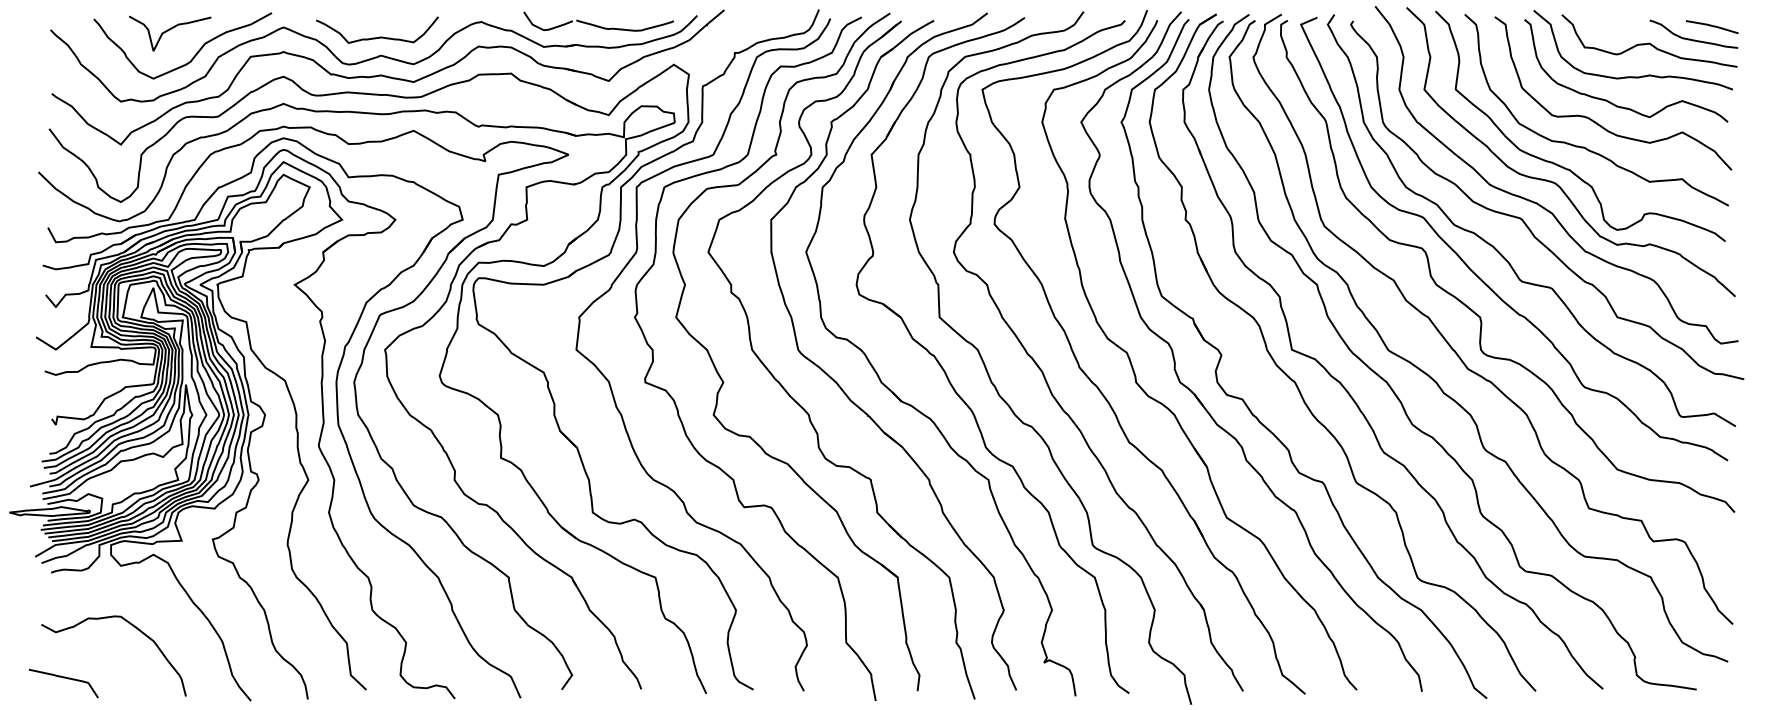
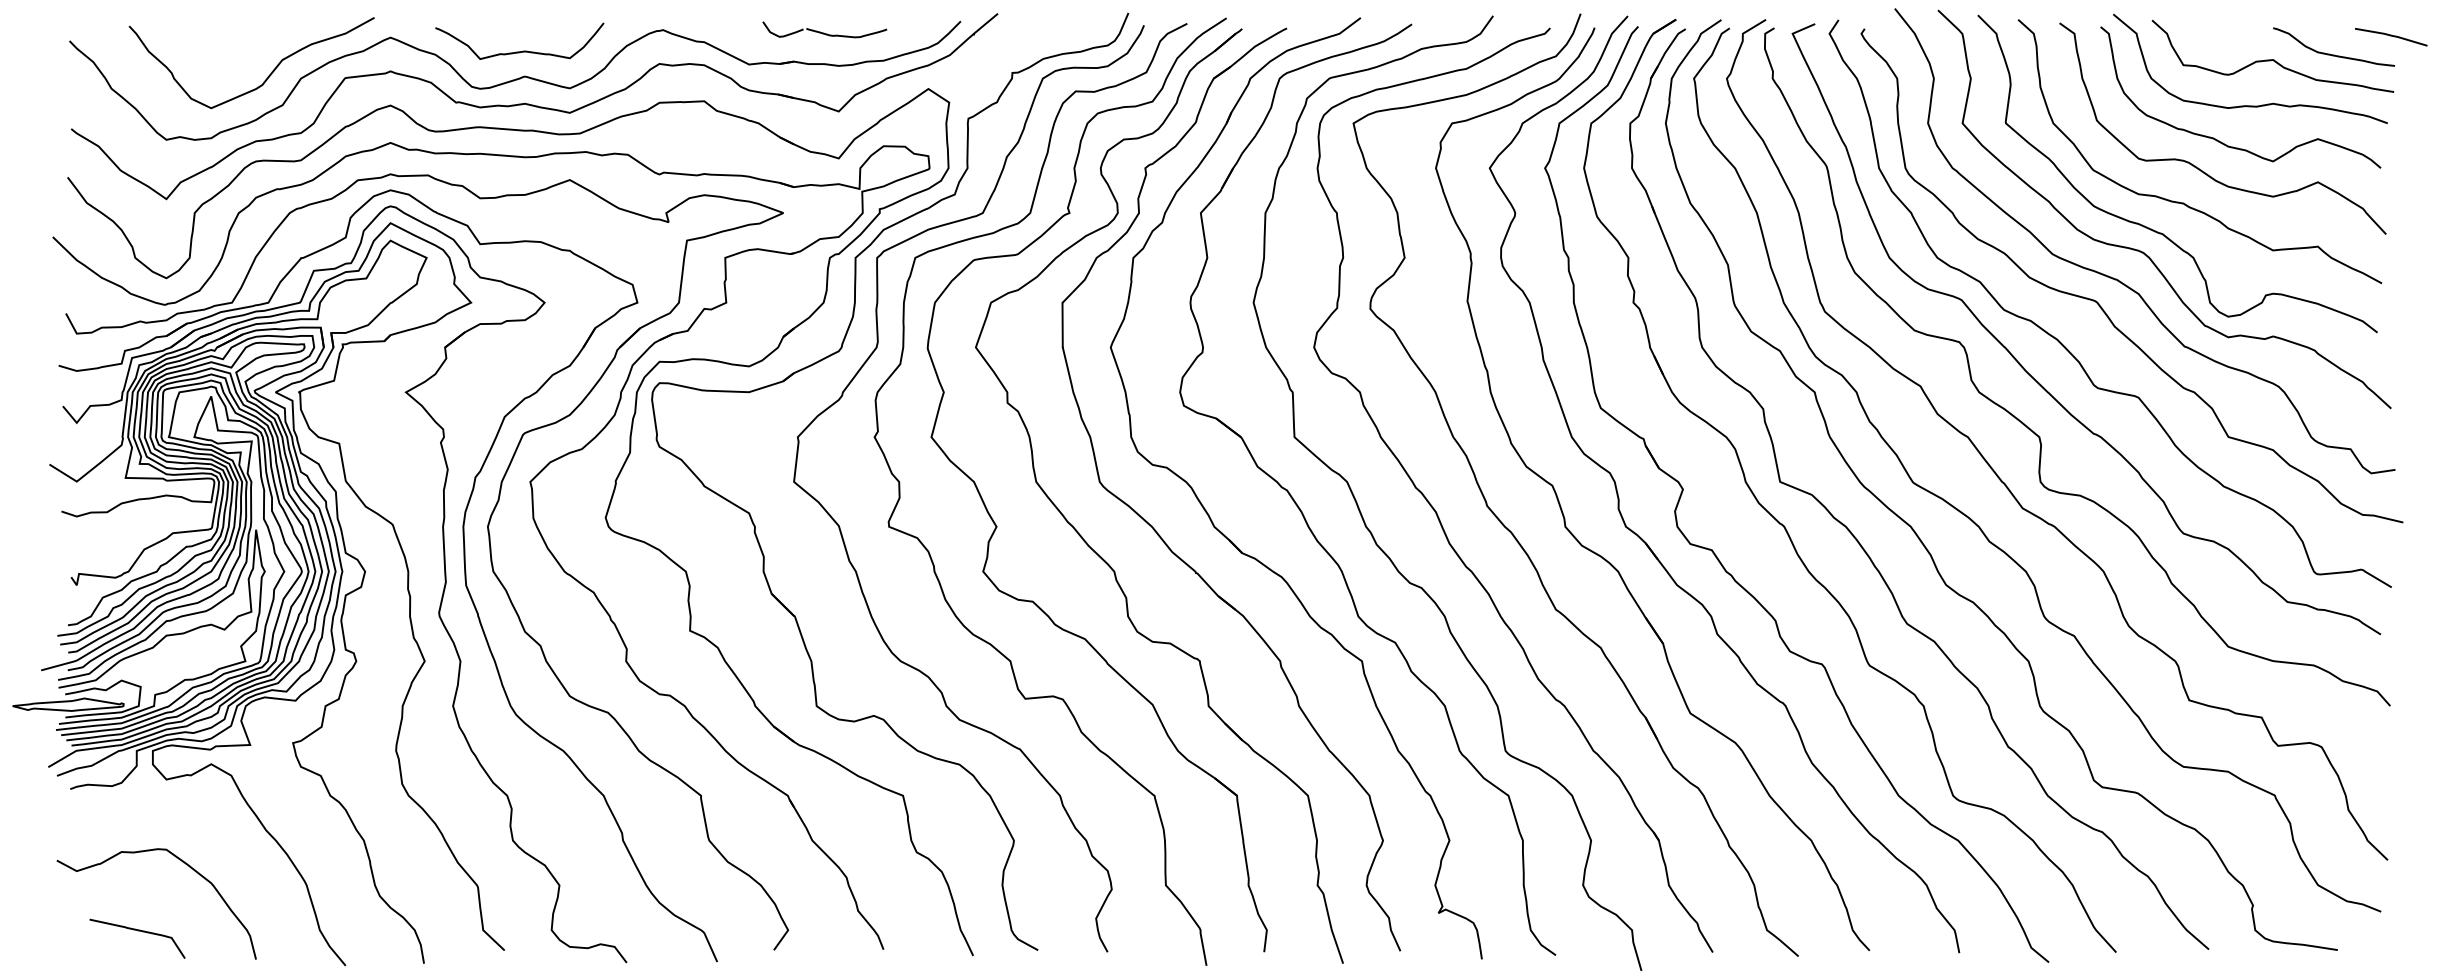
part: (598, 21) -> (824, 29), size x0.6
curve: (1712, 26) -> (2391, 36), moved
curve: (168, 30) -> (232, 42), removed
curve: (63, 678) -> (137, 931), moved

